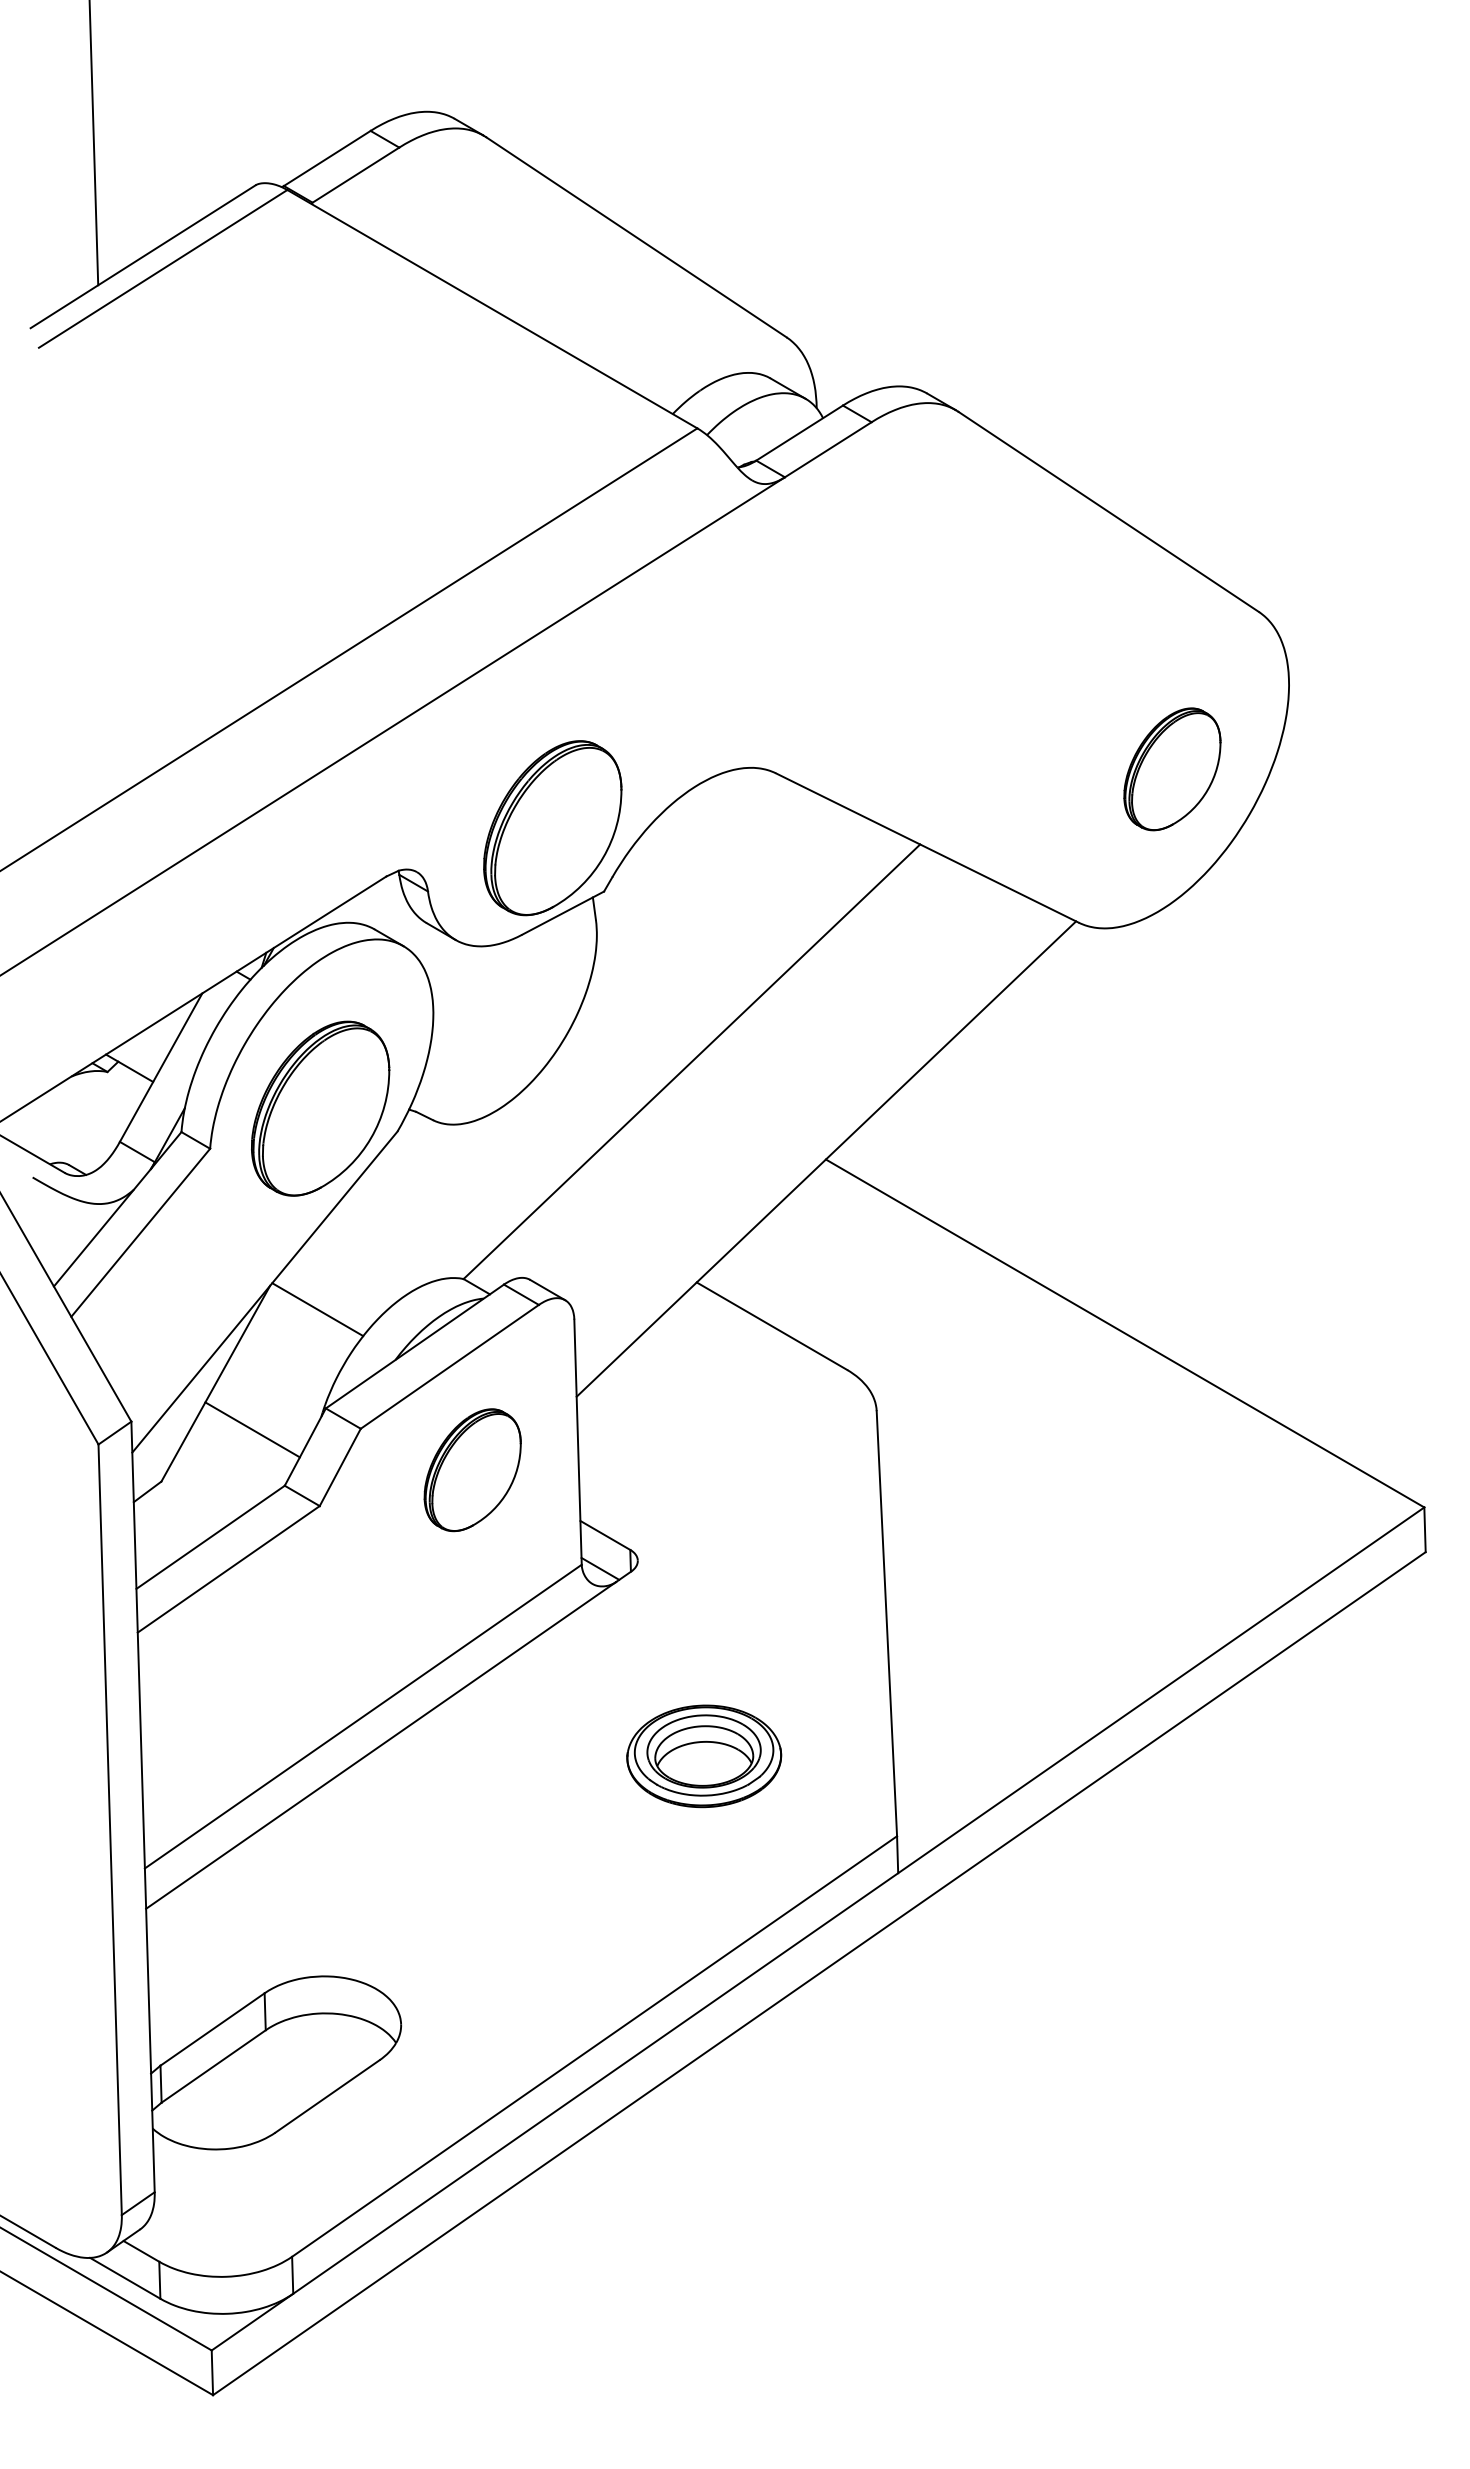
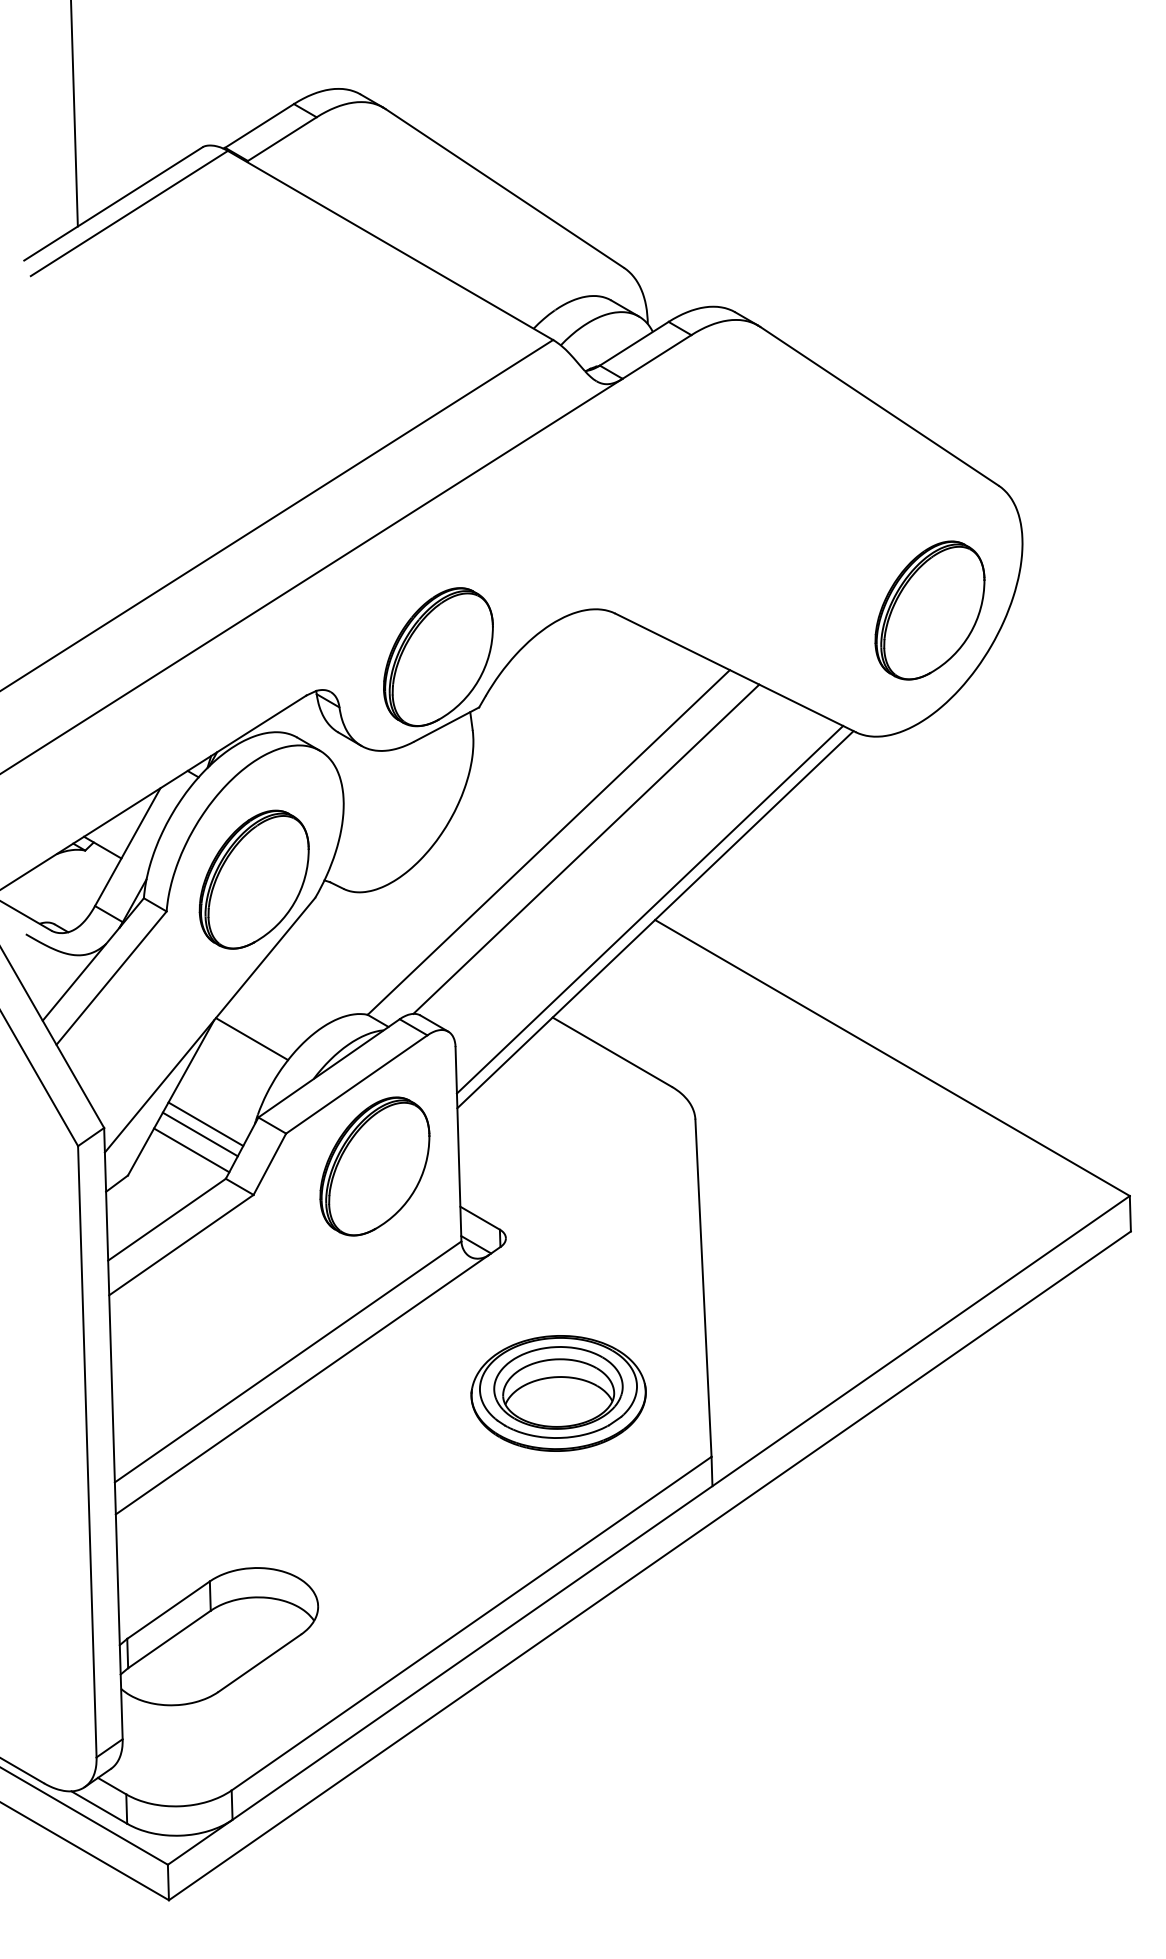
part: (1171, 769) -> (929, 610), size x1.43
line: (739, 1069) -> (586, 848), added
line: (818, 1146) -> (649, 909), added
line: (259, 1416) -> (205, 1123), added
line: (241, 1450) -> (191, 1150), added
part: (472, 1470) -> (374, 1166), size x1.43
part: (704, 1756) -> (558, 1393), size x1.43

